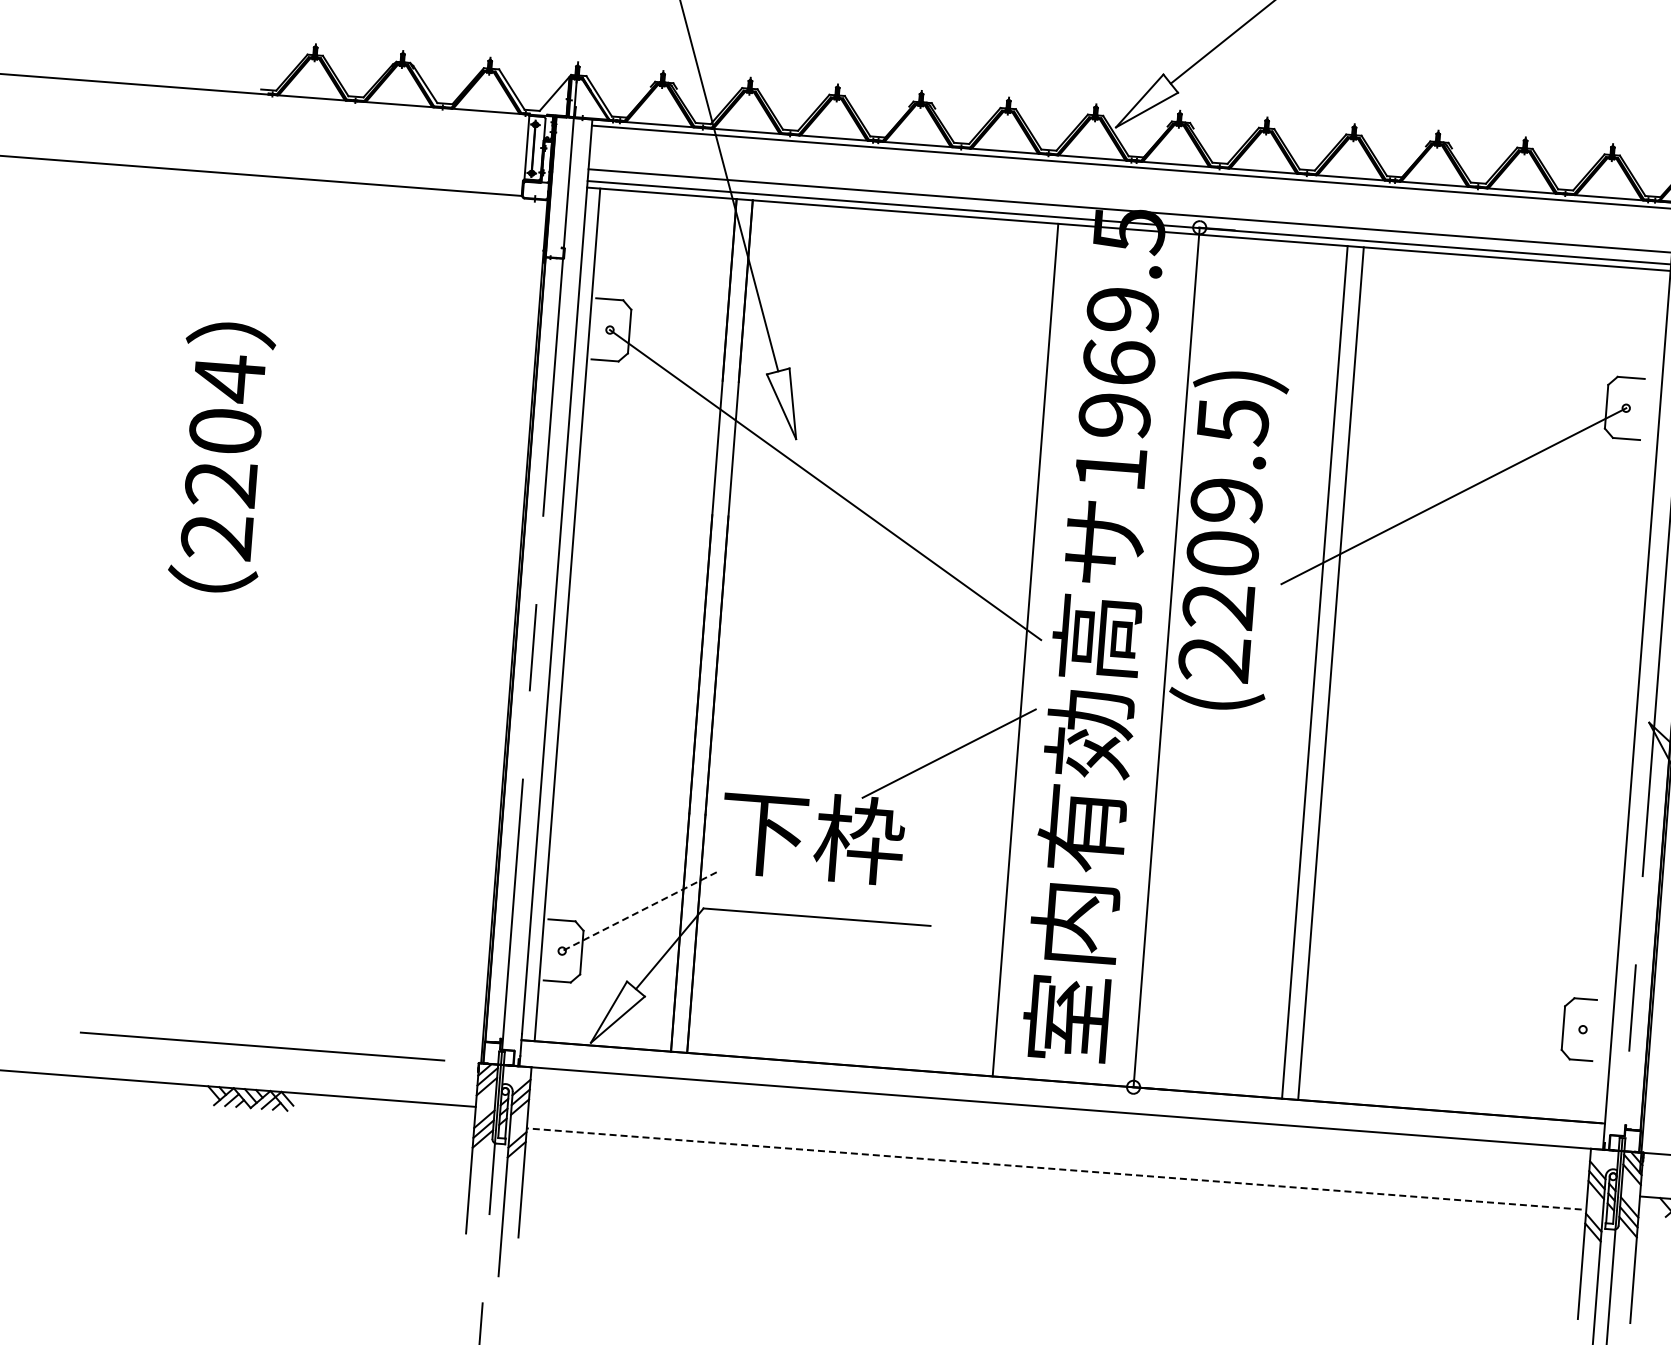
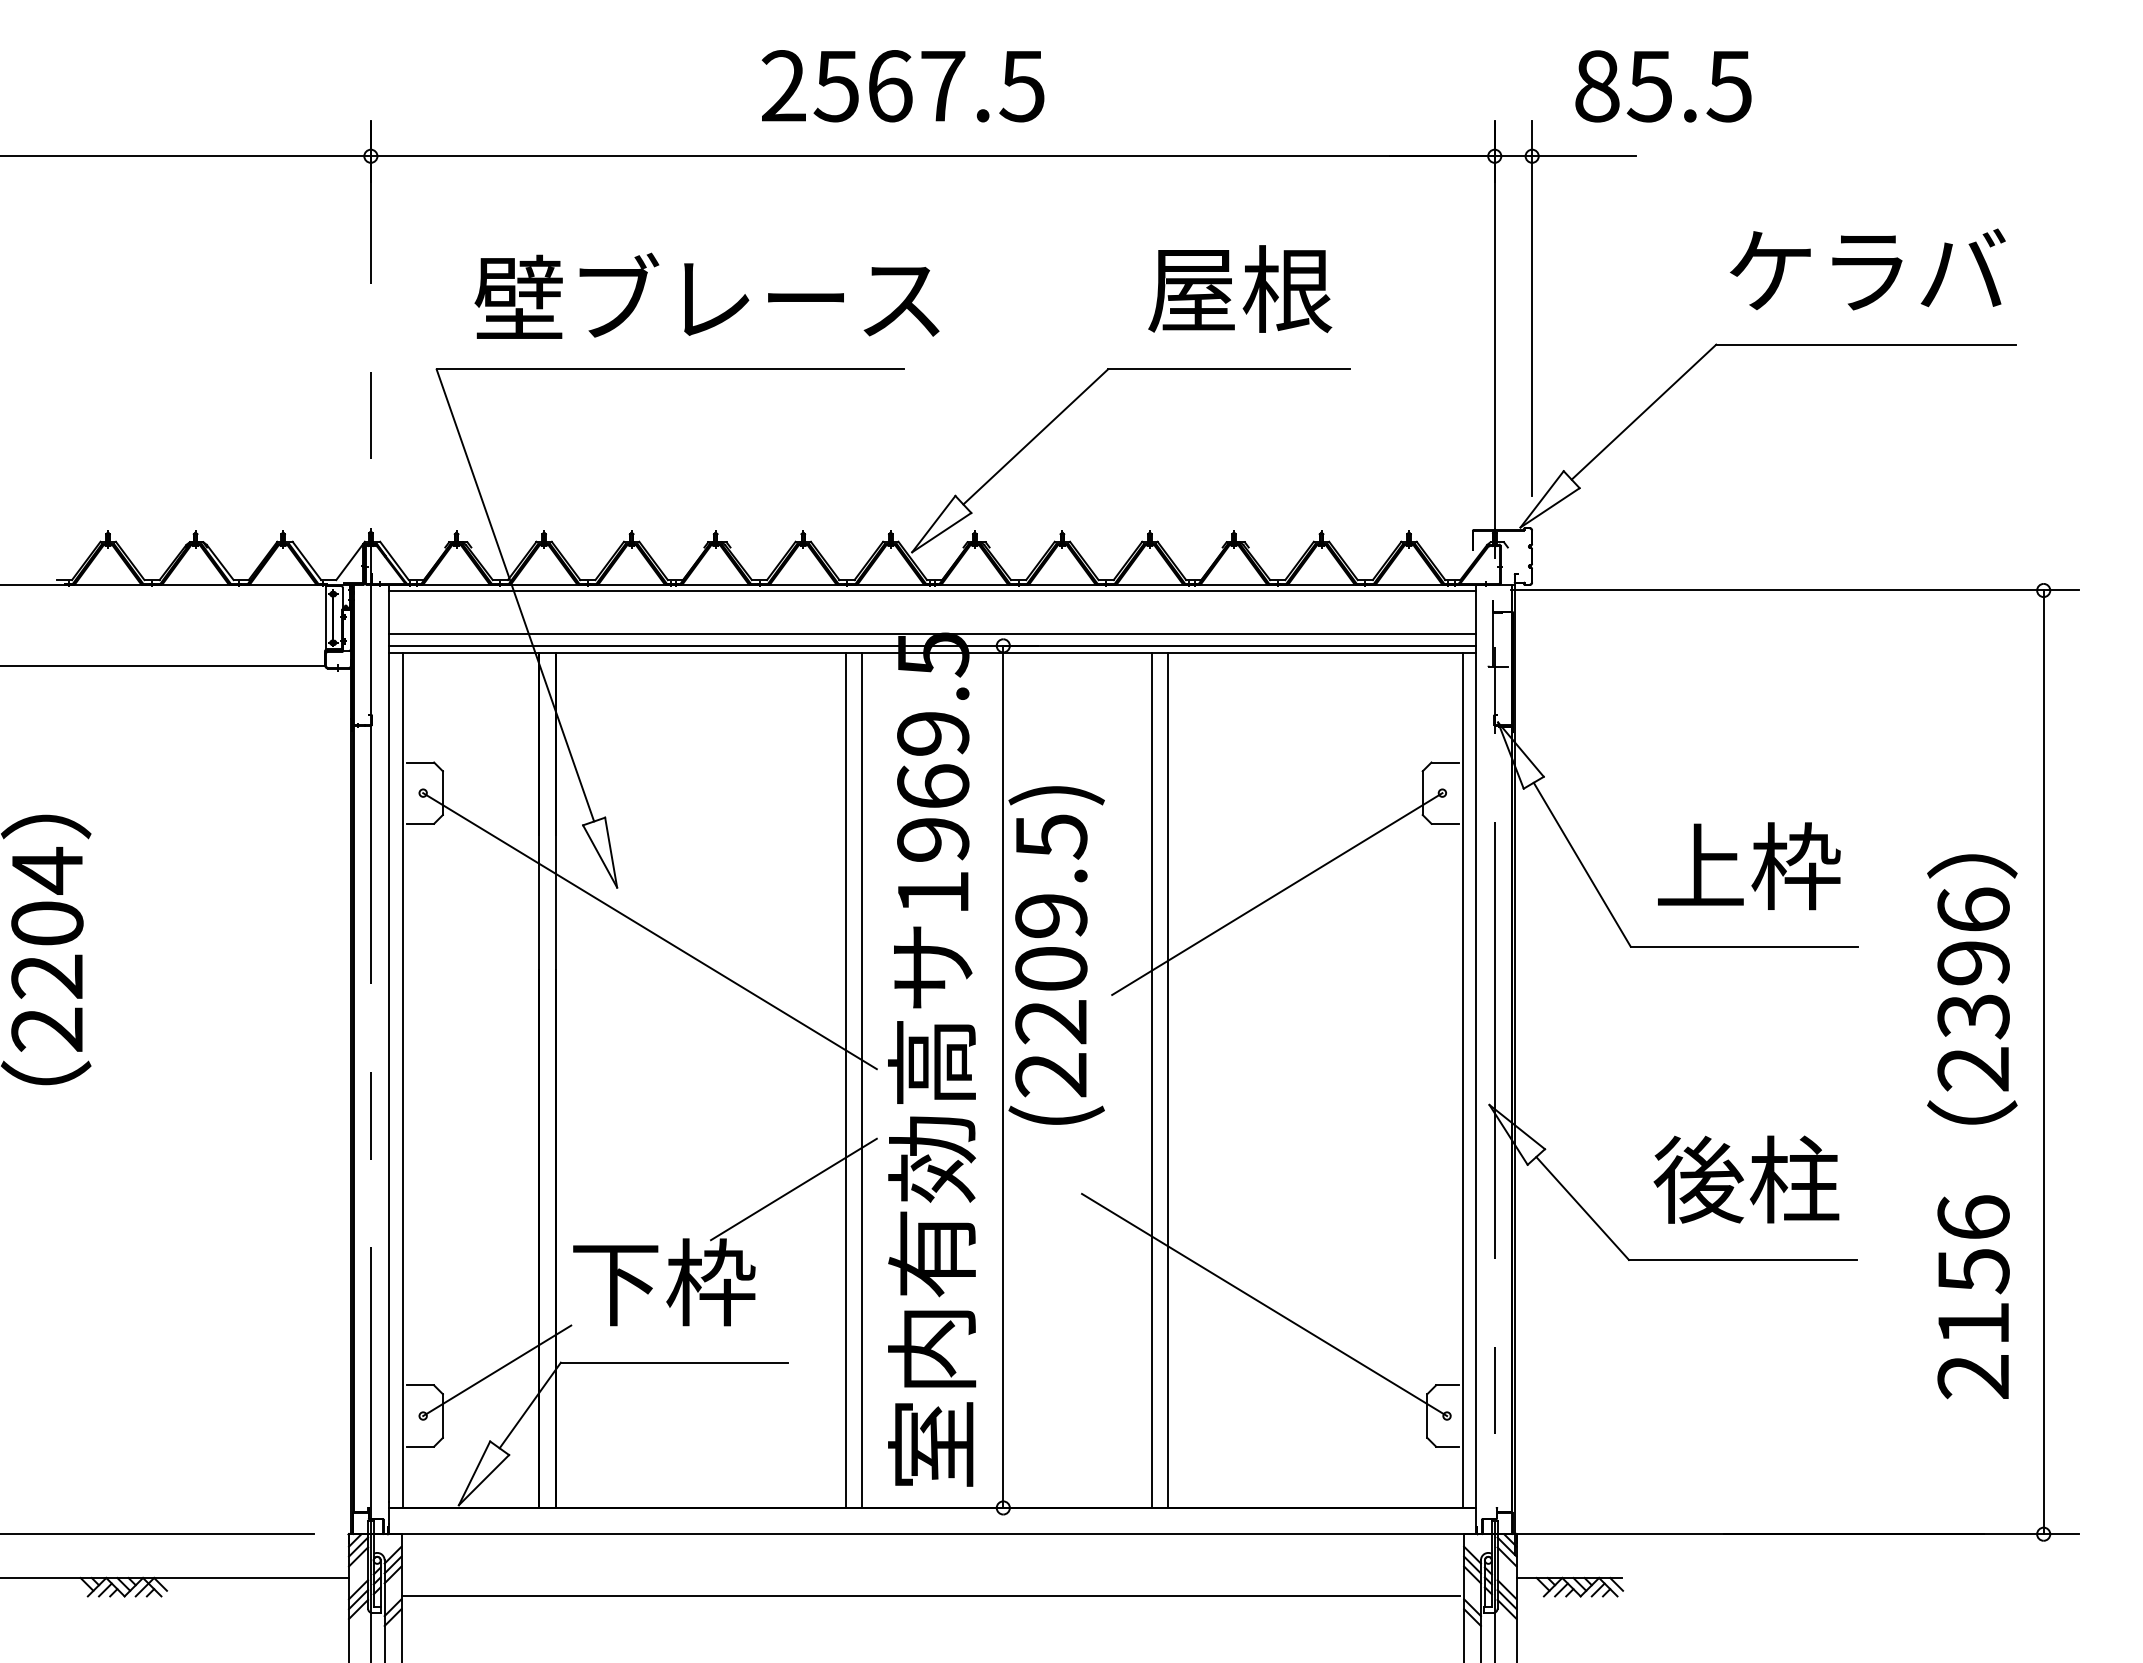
line: (1009, 647) -> (845, 1079), added
line: (1625, 695) -> (1463, 1079), added
line: (1409, 904) -> (1264, 1304), added
line: (639, 911) -> (497, 1370), dashed -> solid
line: (1054, 1168) -> (930, 1595), dashed -> solid

